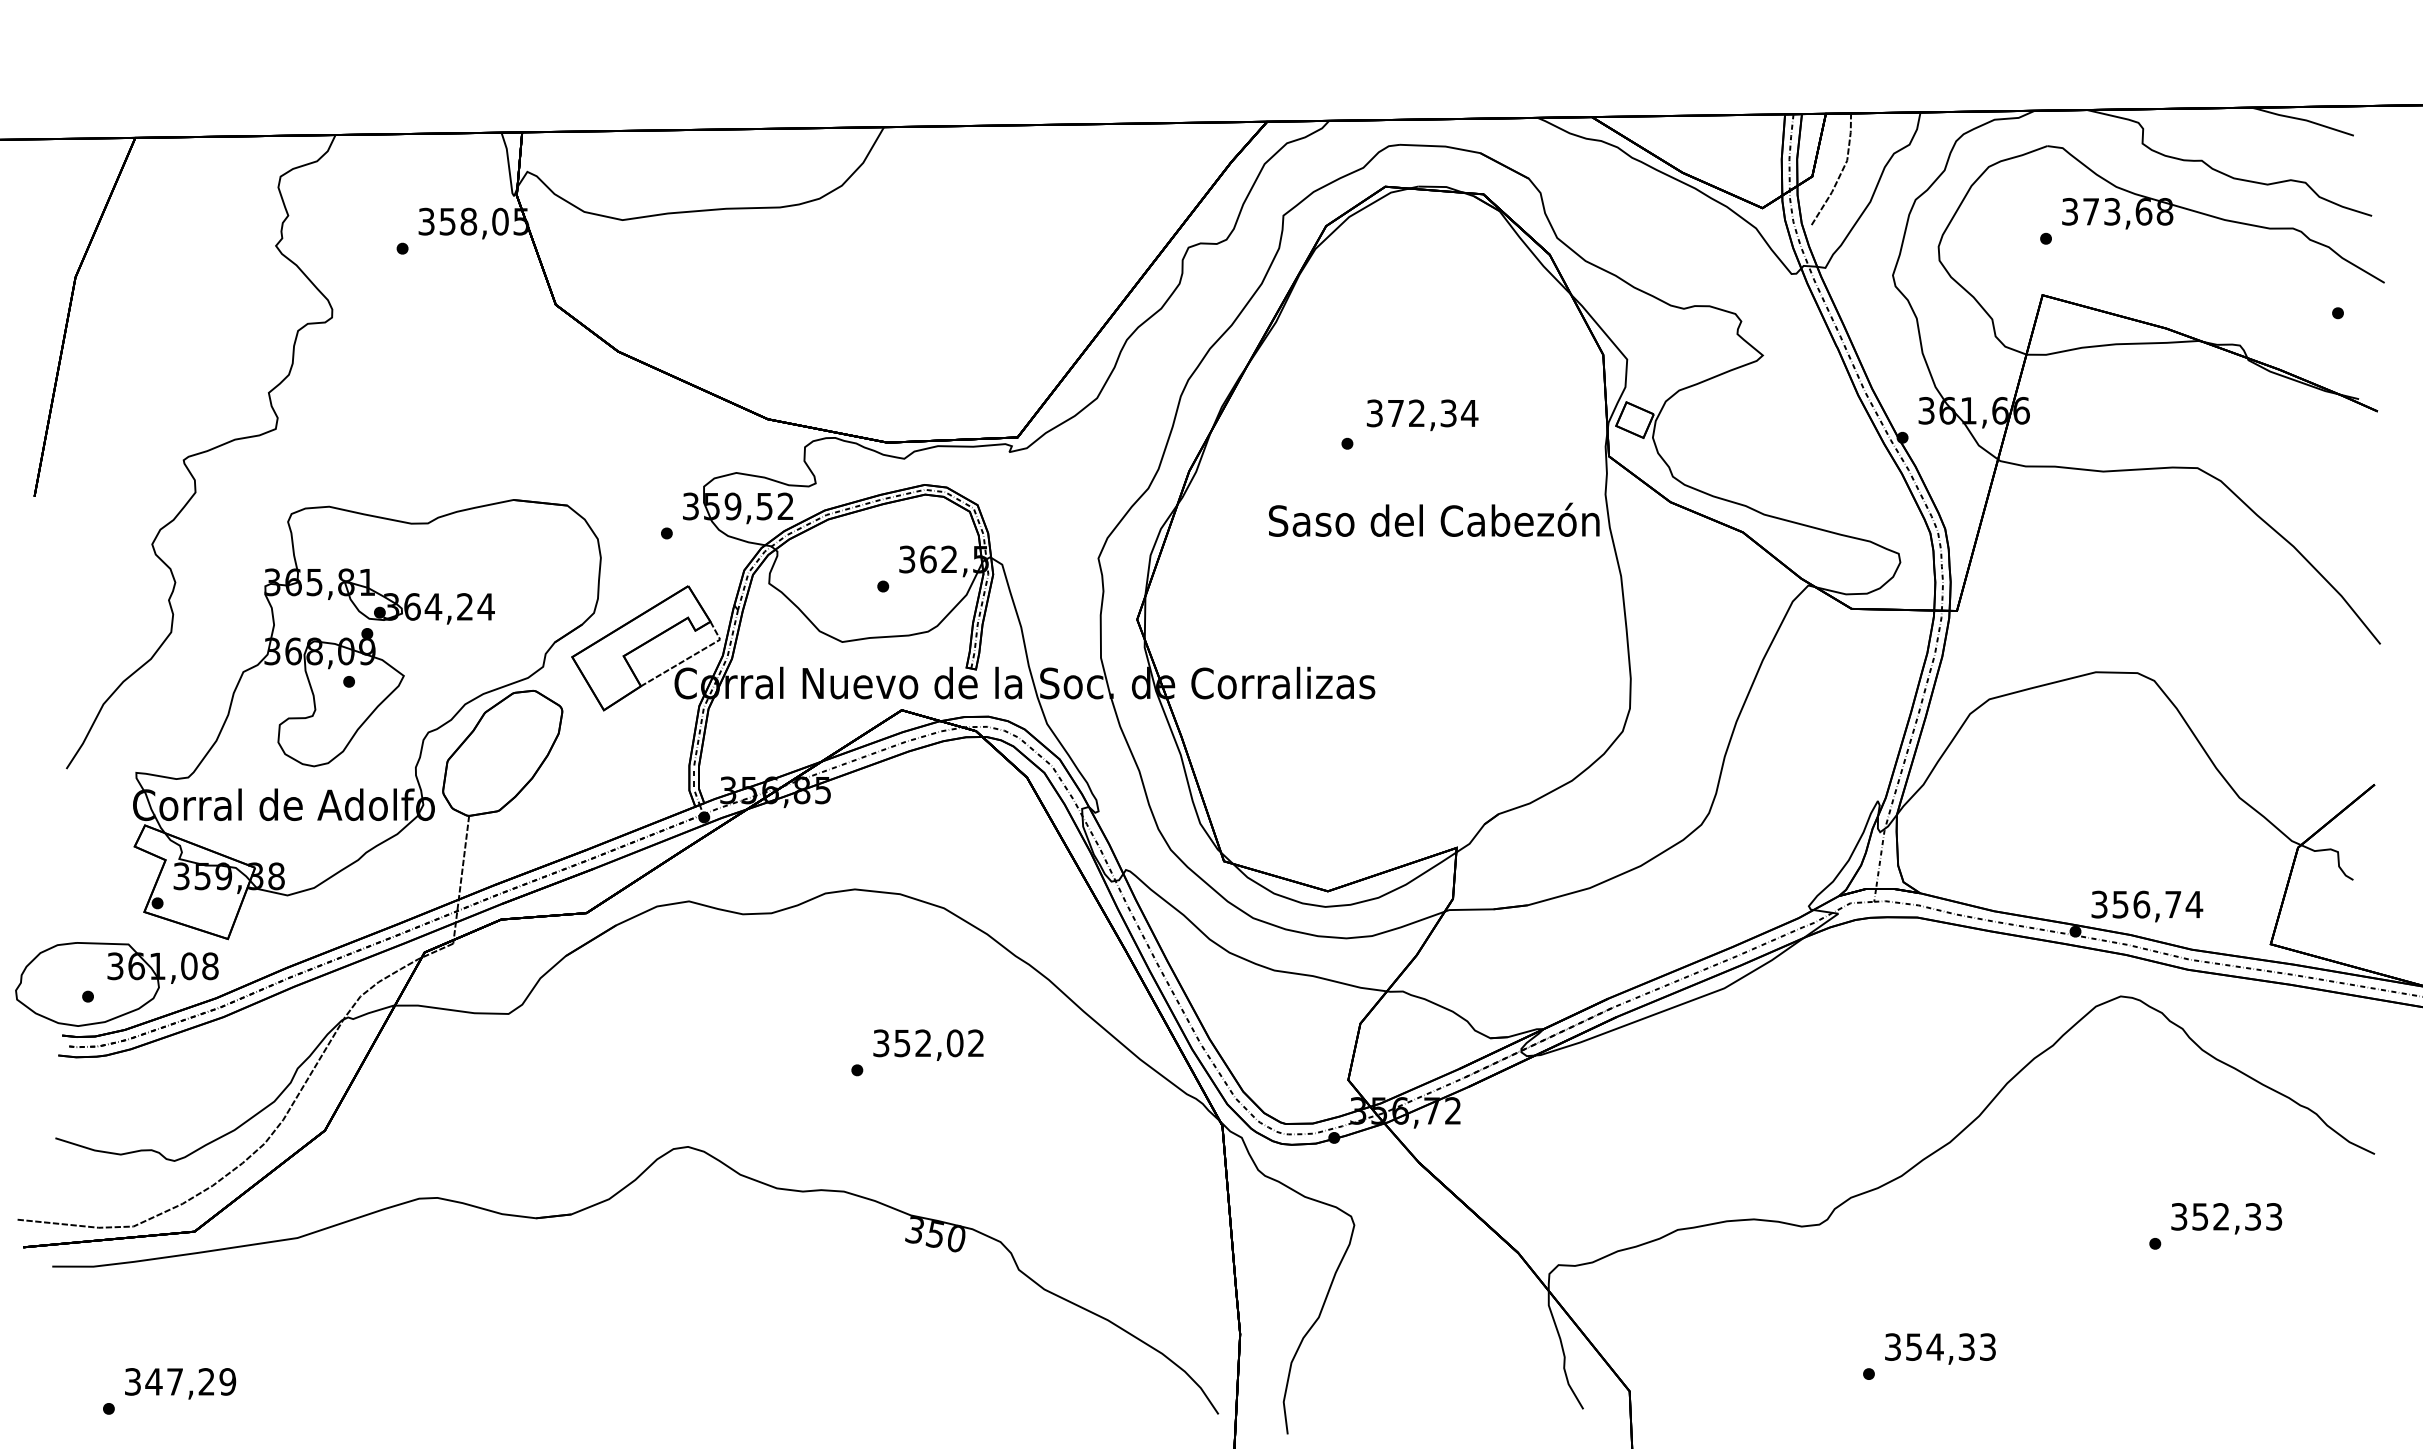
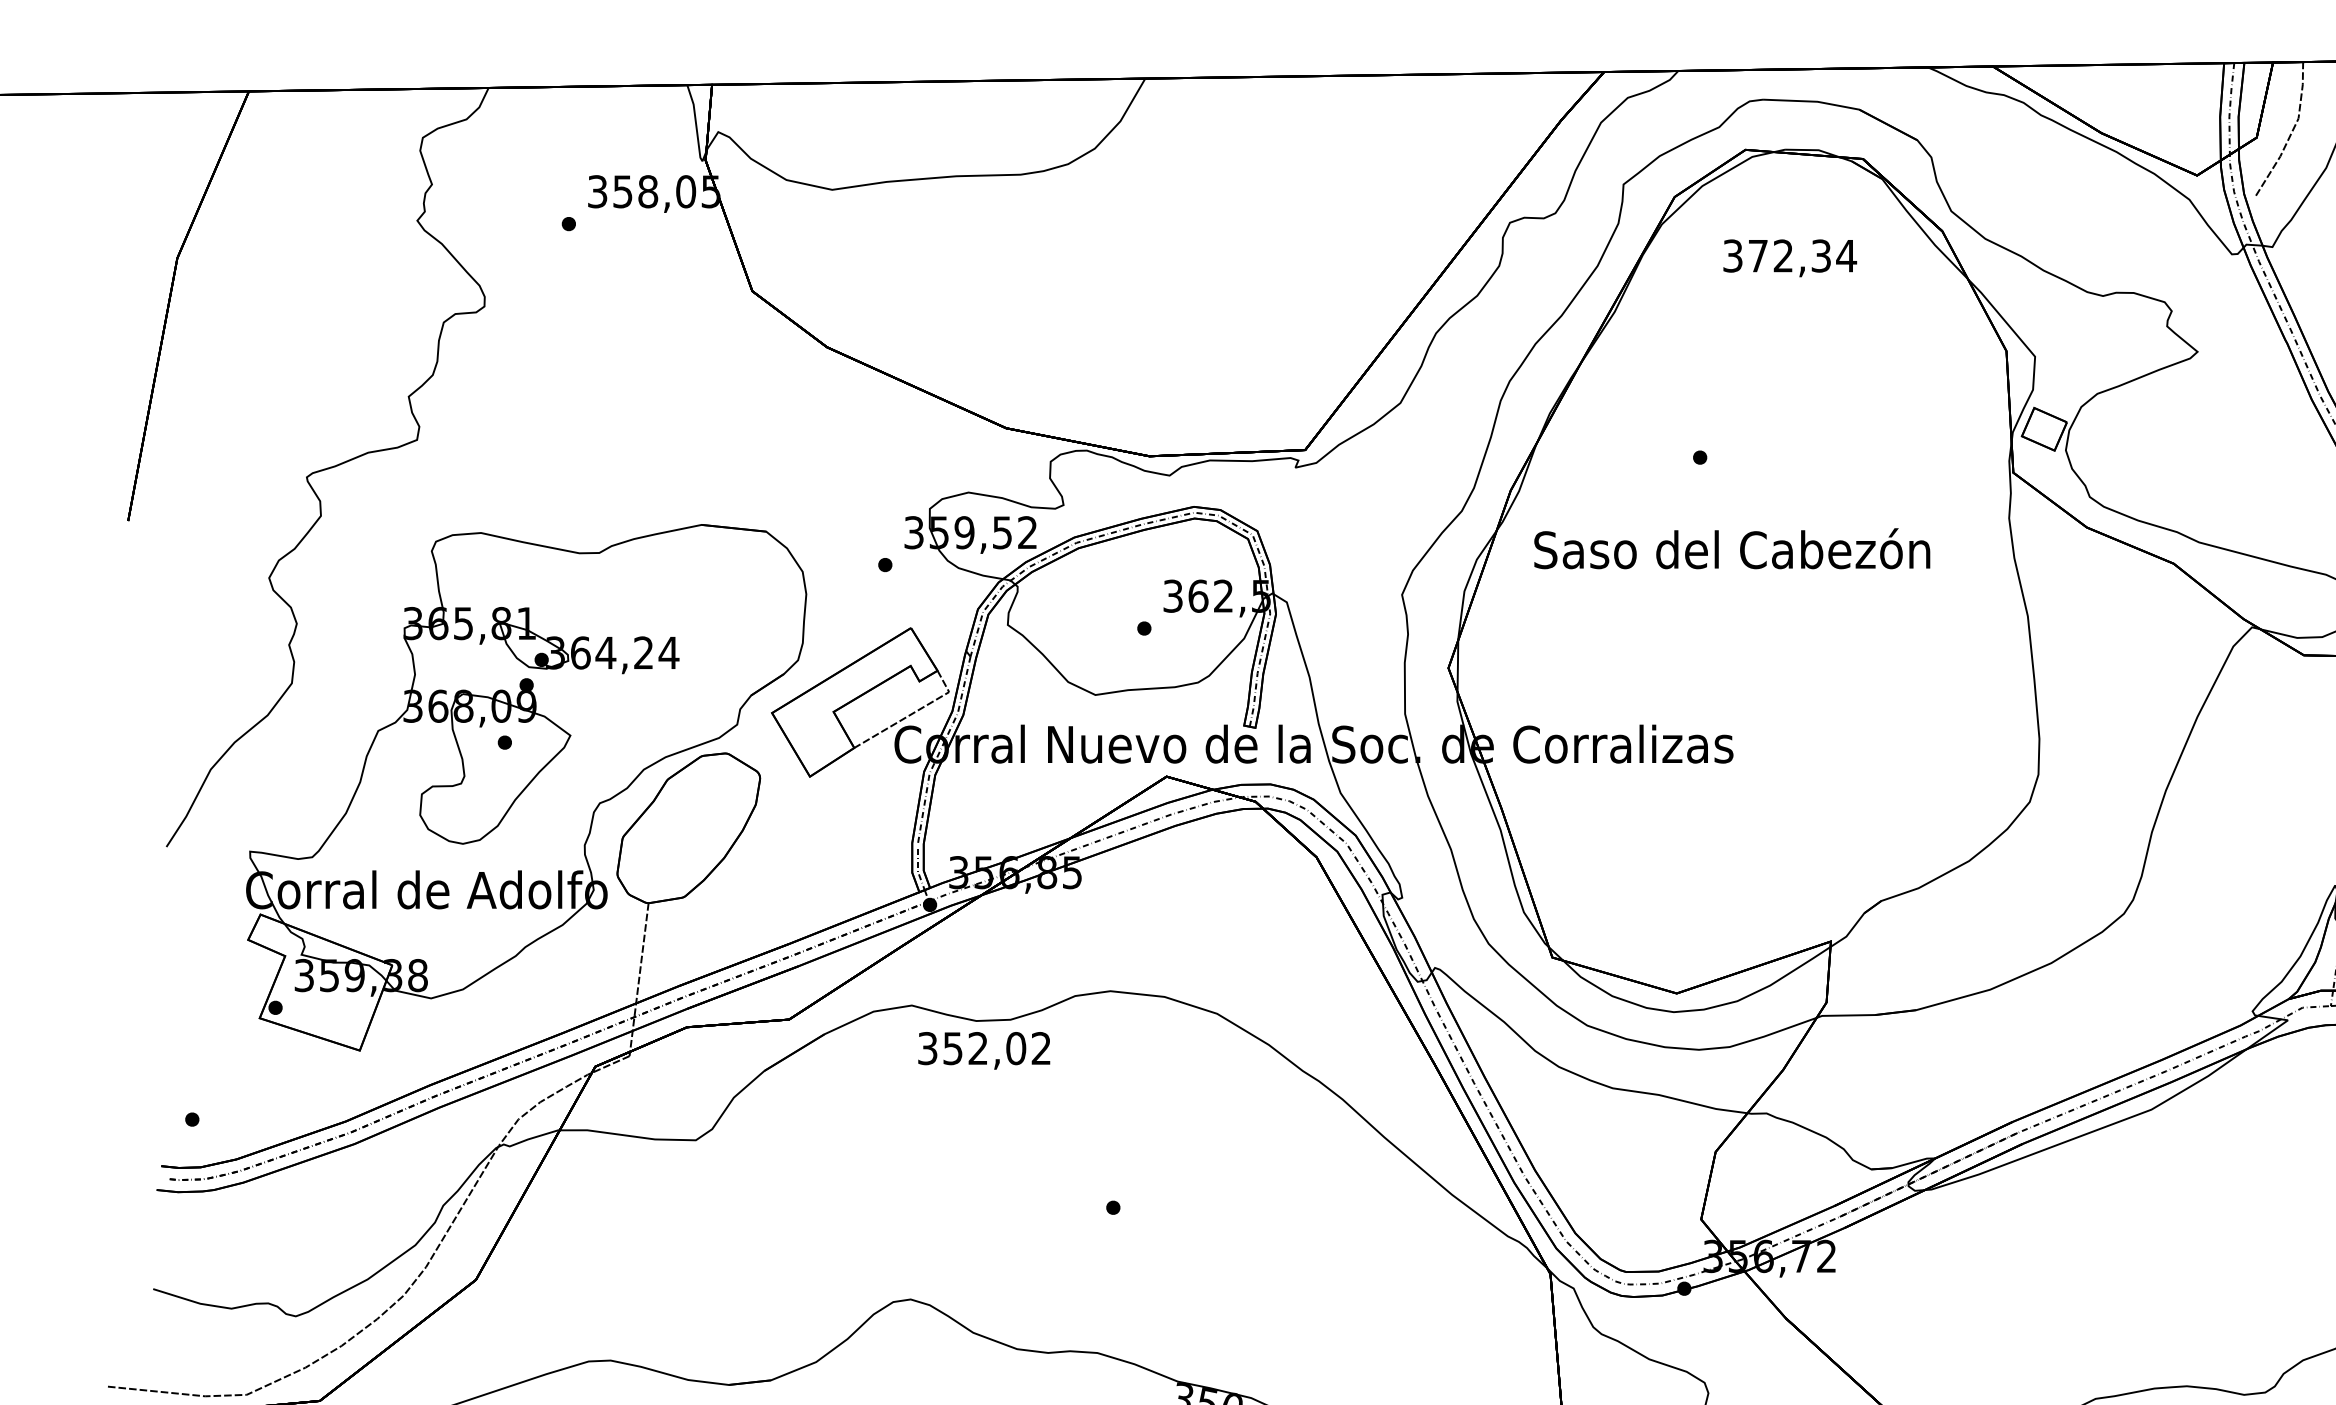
text: (1422, 415) -> (1790, 258), moved
text: (1434, 519) -> (1732, 548), moved
part: (116, 984) -> (226, 1105), removed
text: (928, 1044) -> (984, 1049), moved

